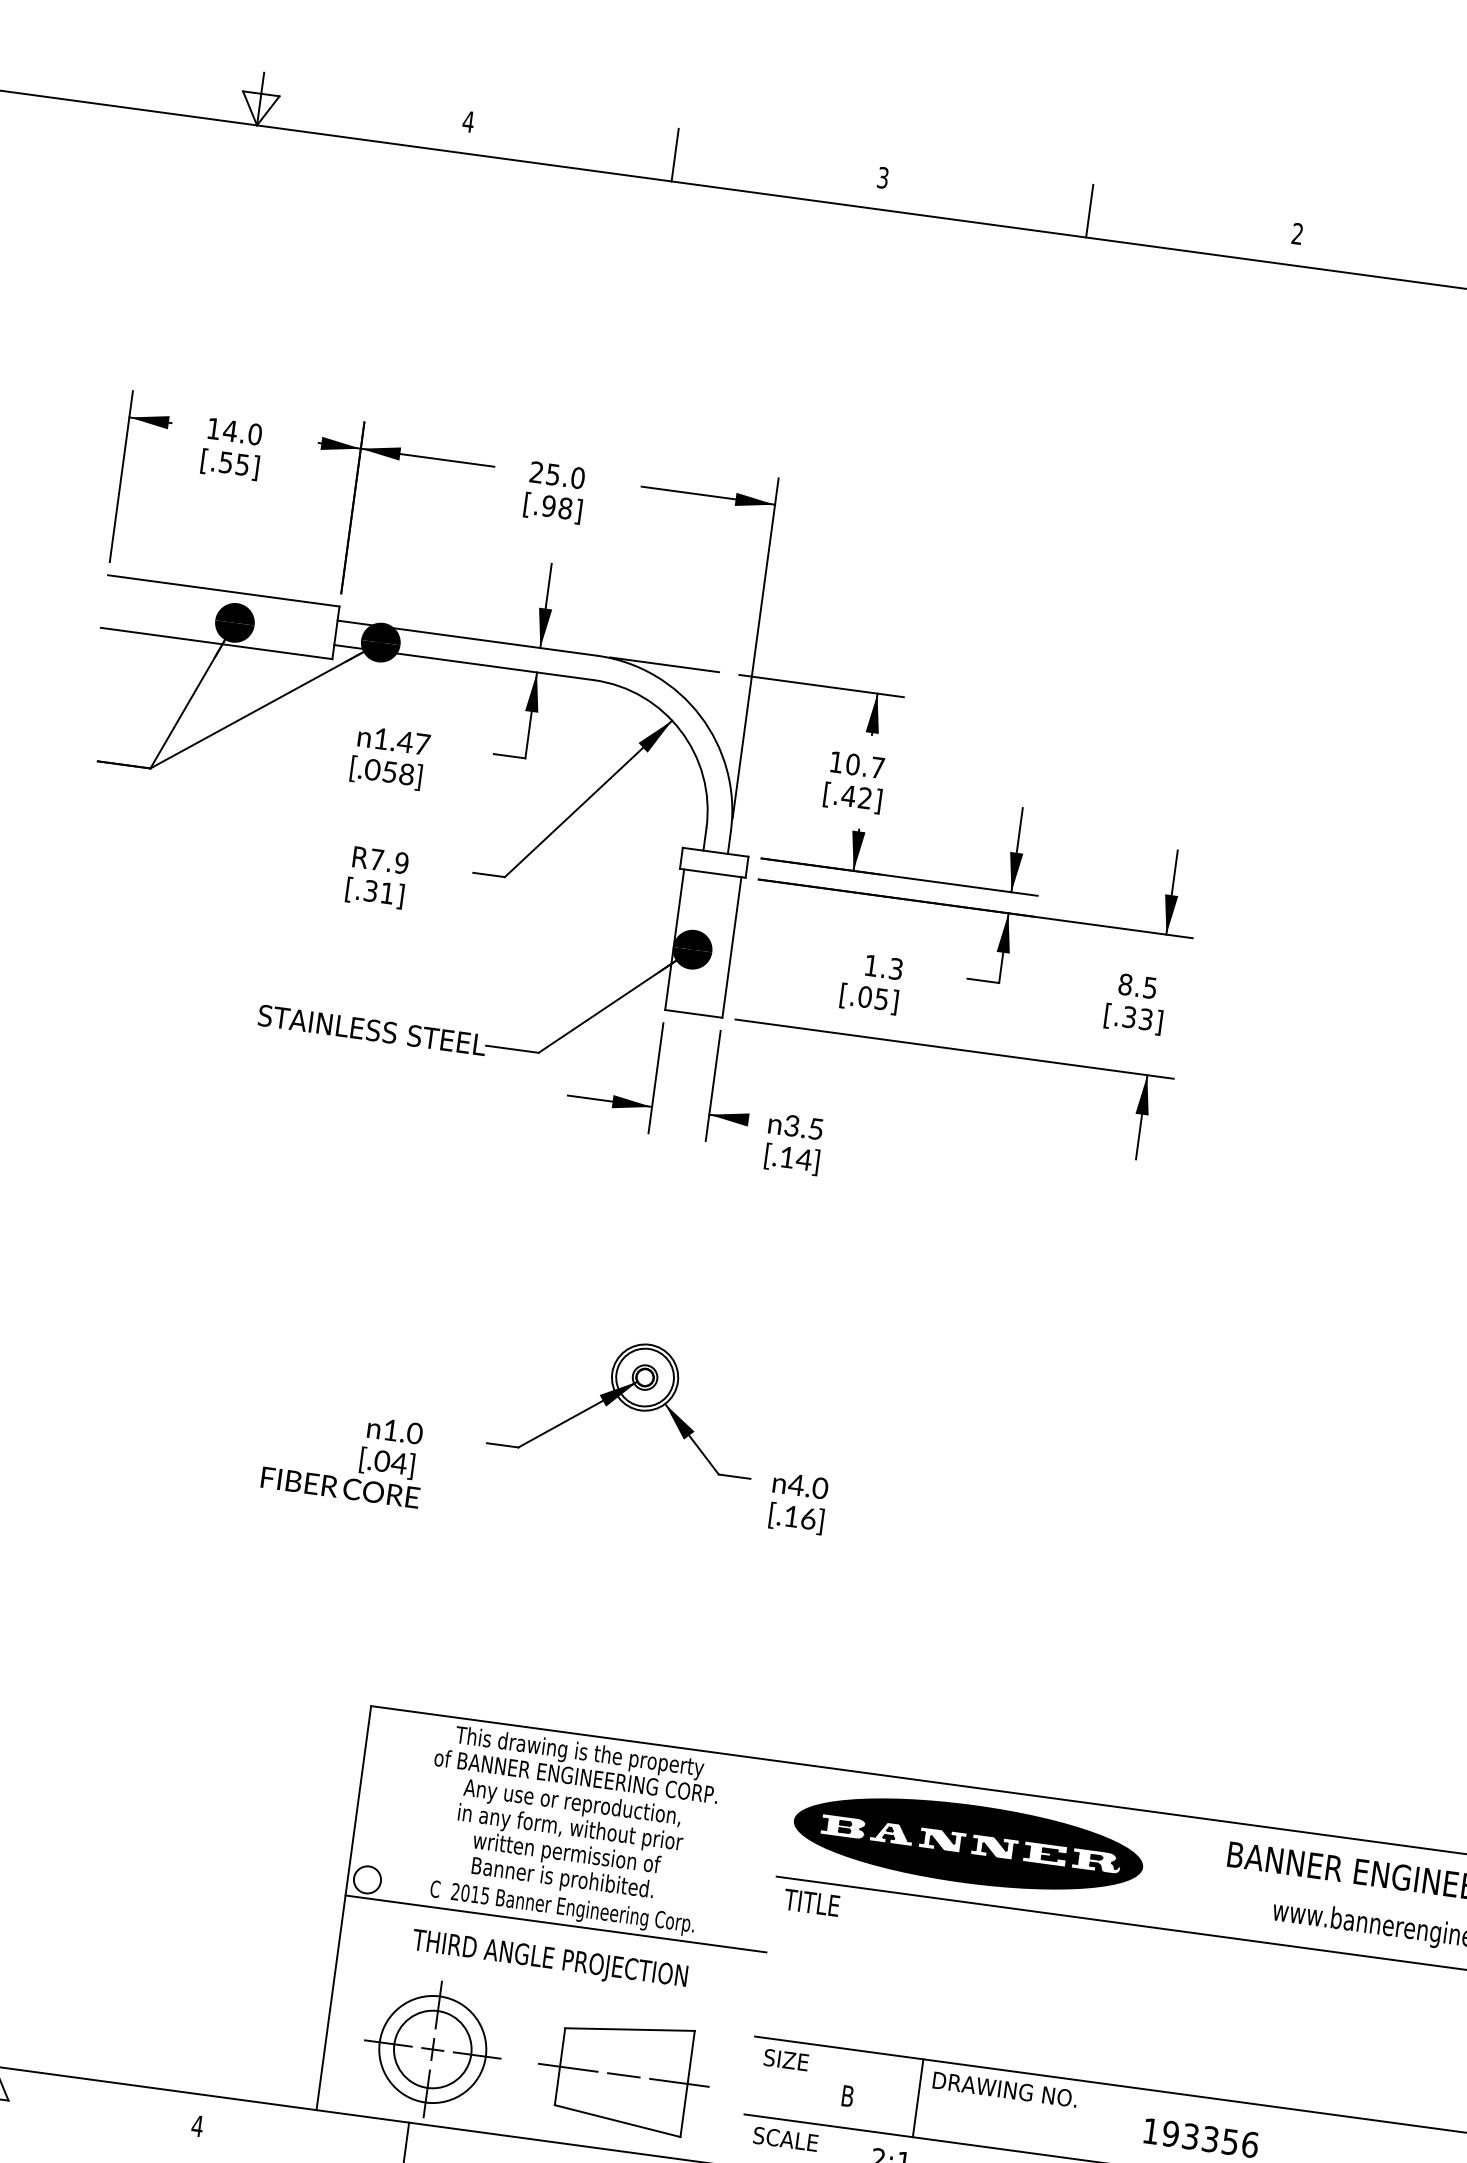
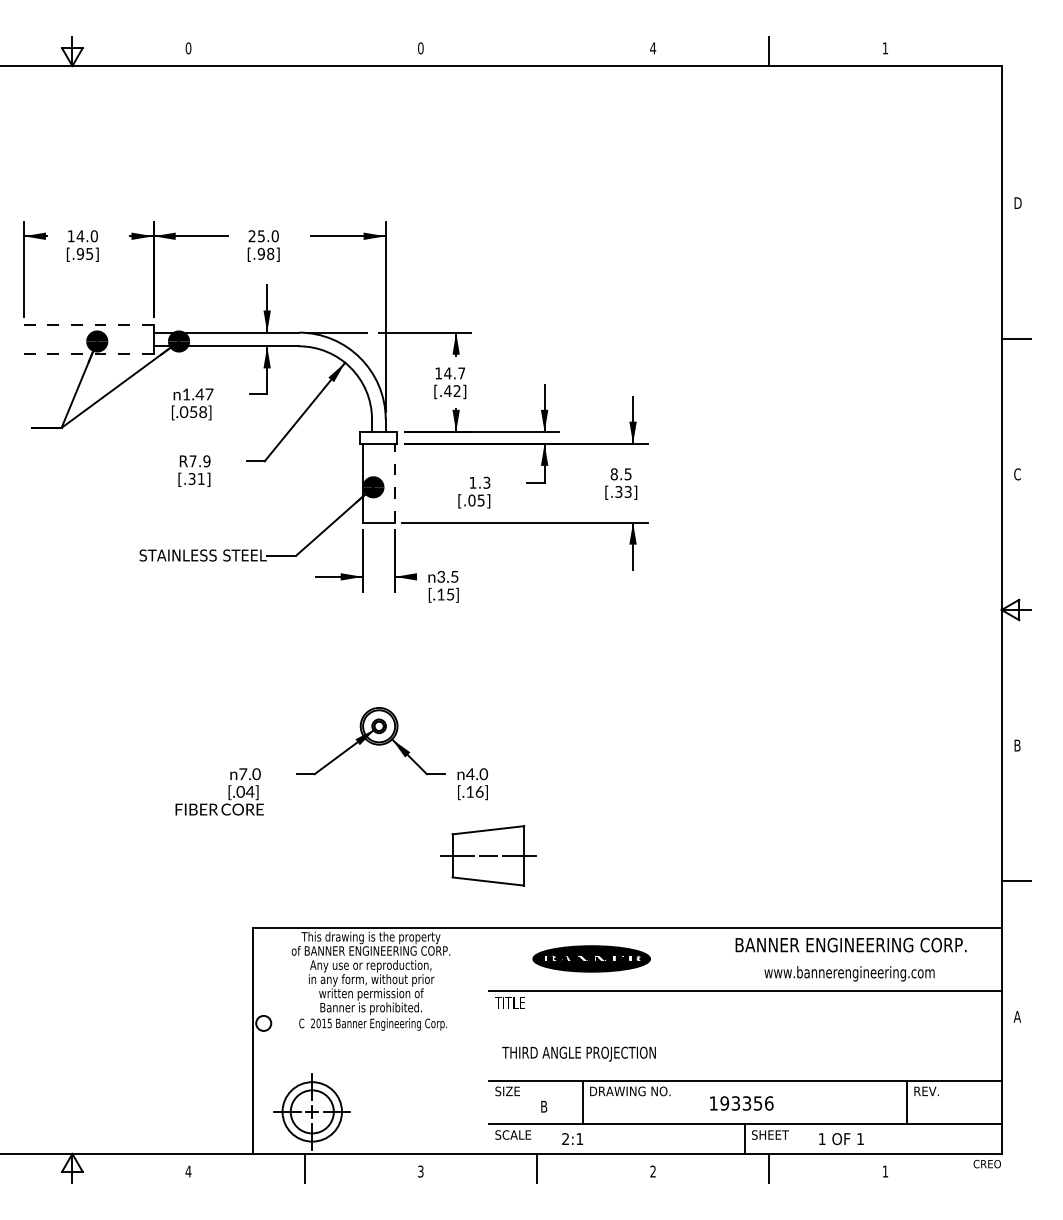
text: (468, 122) -> (188, 48), 4 -> 0
line: (674, 155) -> (304, 51), removed
text: (882, 178) -> (420, 48), 3 -> 0
line: (1090, 211) -> (537, 51), removed
text: (1298, 234) -> (653, 48), 2 -> 4
text: (226, 461) -> (80, 253), [.55] -> [.95]
line: (223, 590) -> (88, 324), solid -> dashed
line: (216, 643) -> (88, 354), solid -> dashed
text: (852, 764) -> (447, 373), 10.7 -> 14.7
line: (731, 946) -> (394, 482), solid -> dashed
text: (804, 1159) -> (450, 594), [.14] -> [.15]
text: (391, 1430) -> (243, 774), 1.0 -> 7.0
part: (968, 1843) -> (591, 958), size x0.6
line: (555, 1923) -> (370, 1033), removed
text: (548, 1959) -> (578, 1053), moved
part: (624, 2074) -> (488, 855), moved

